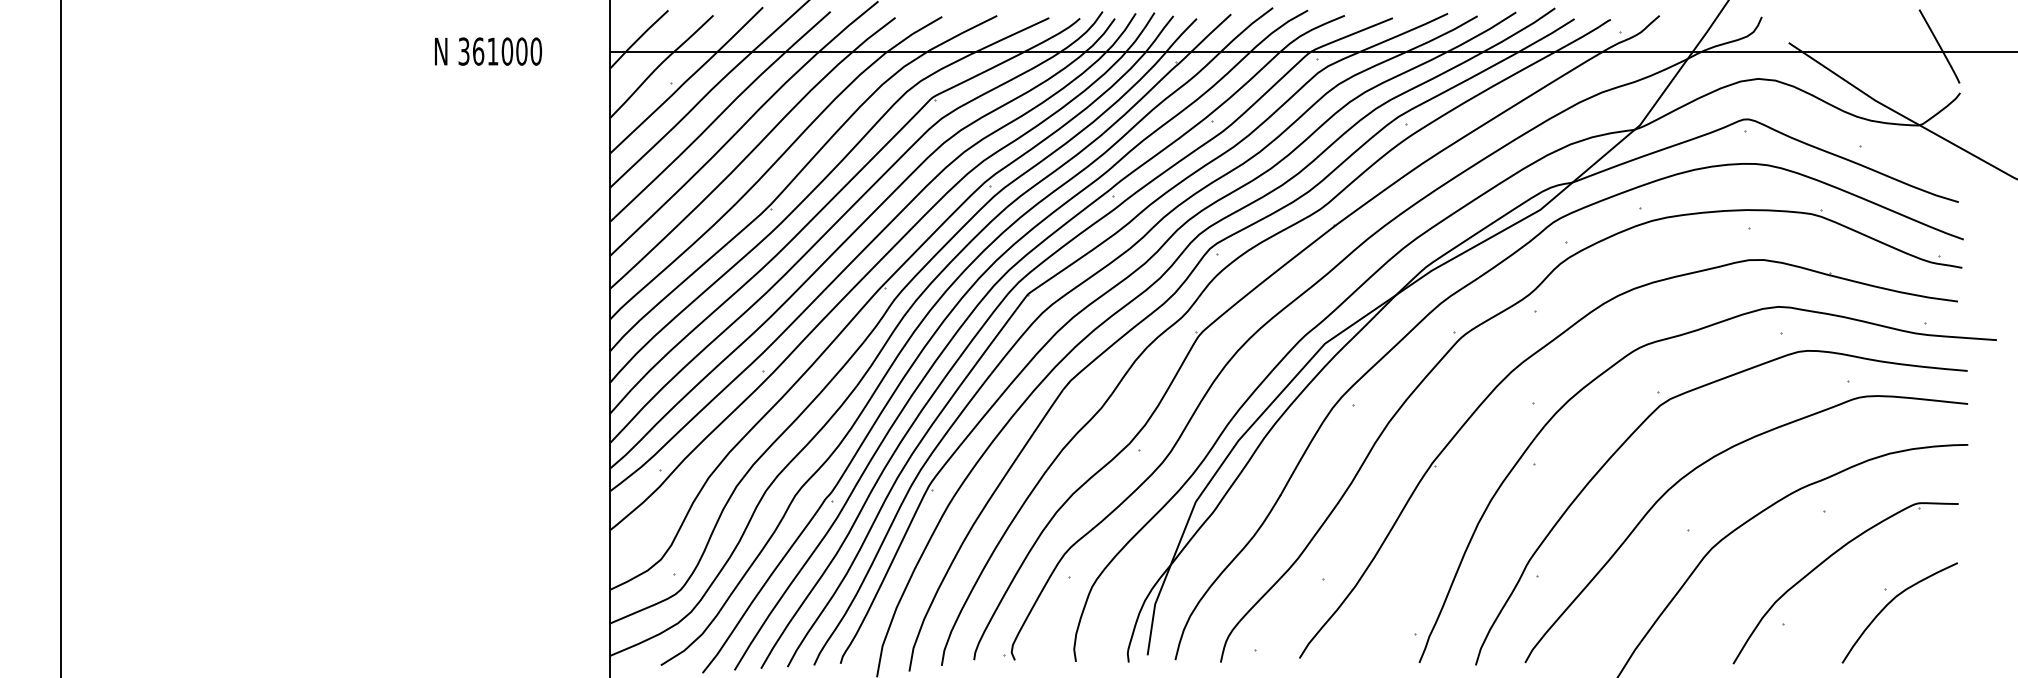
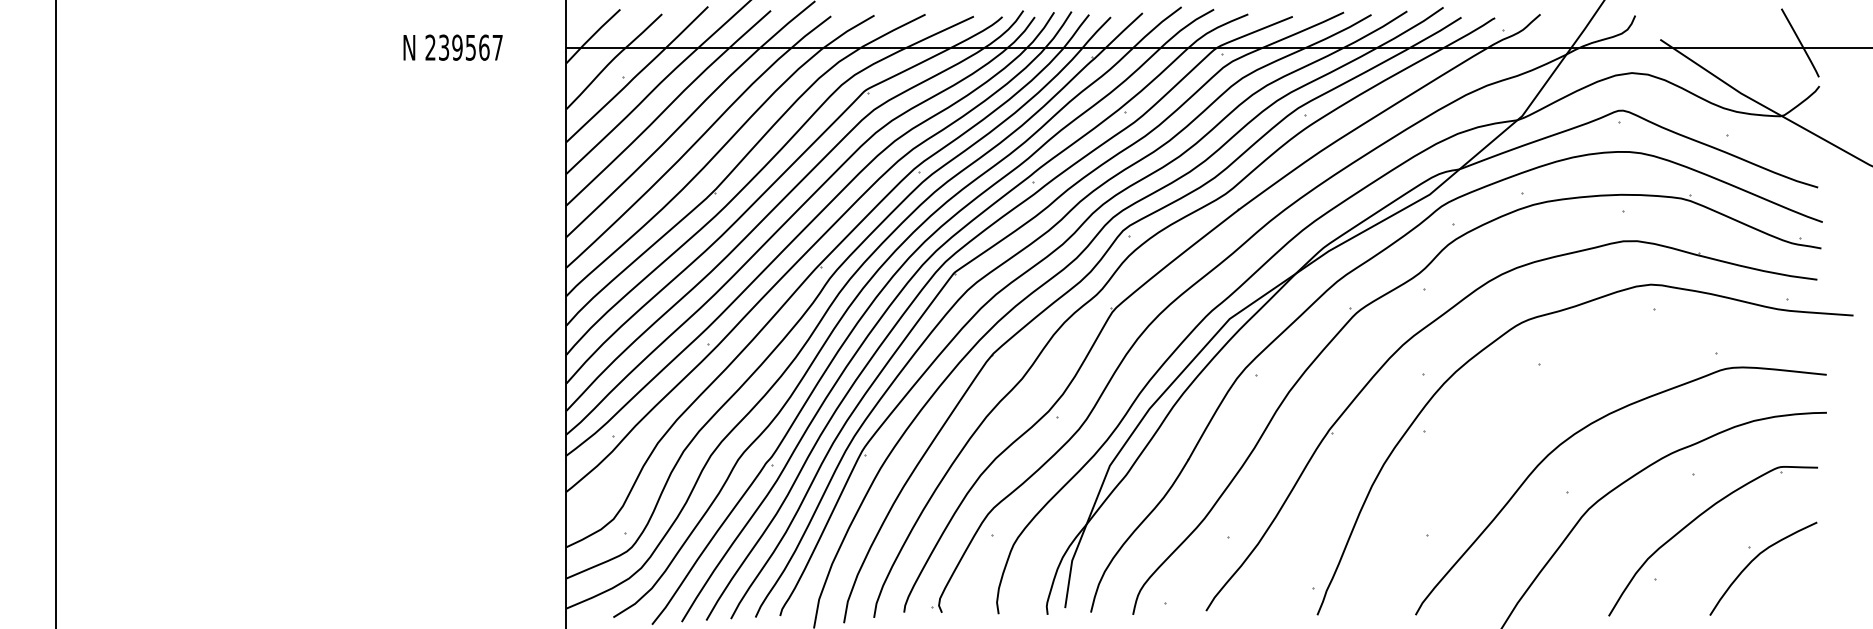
text: (500, 51) -> (464, 47), 361000 -> 239567
curve: (1641, 426) -> (1523, 395), removed

